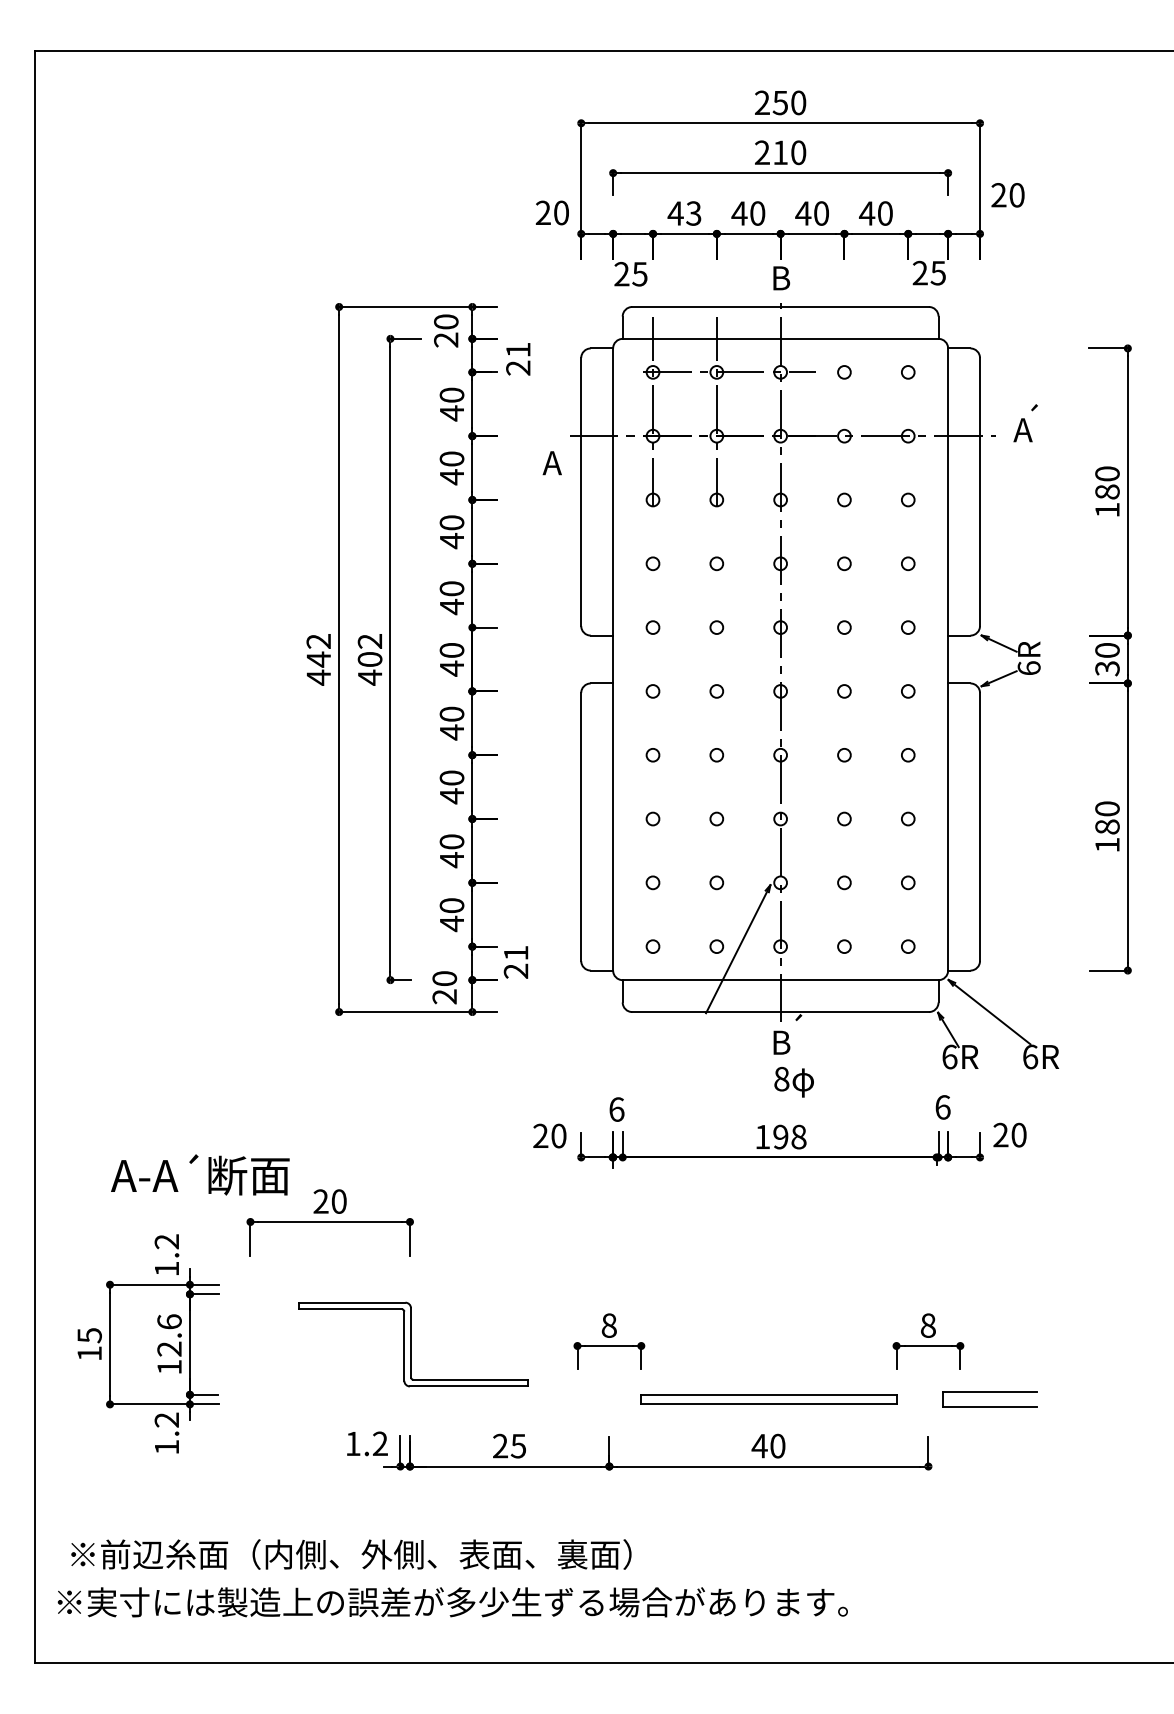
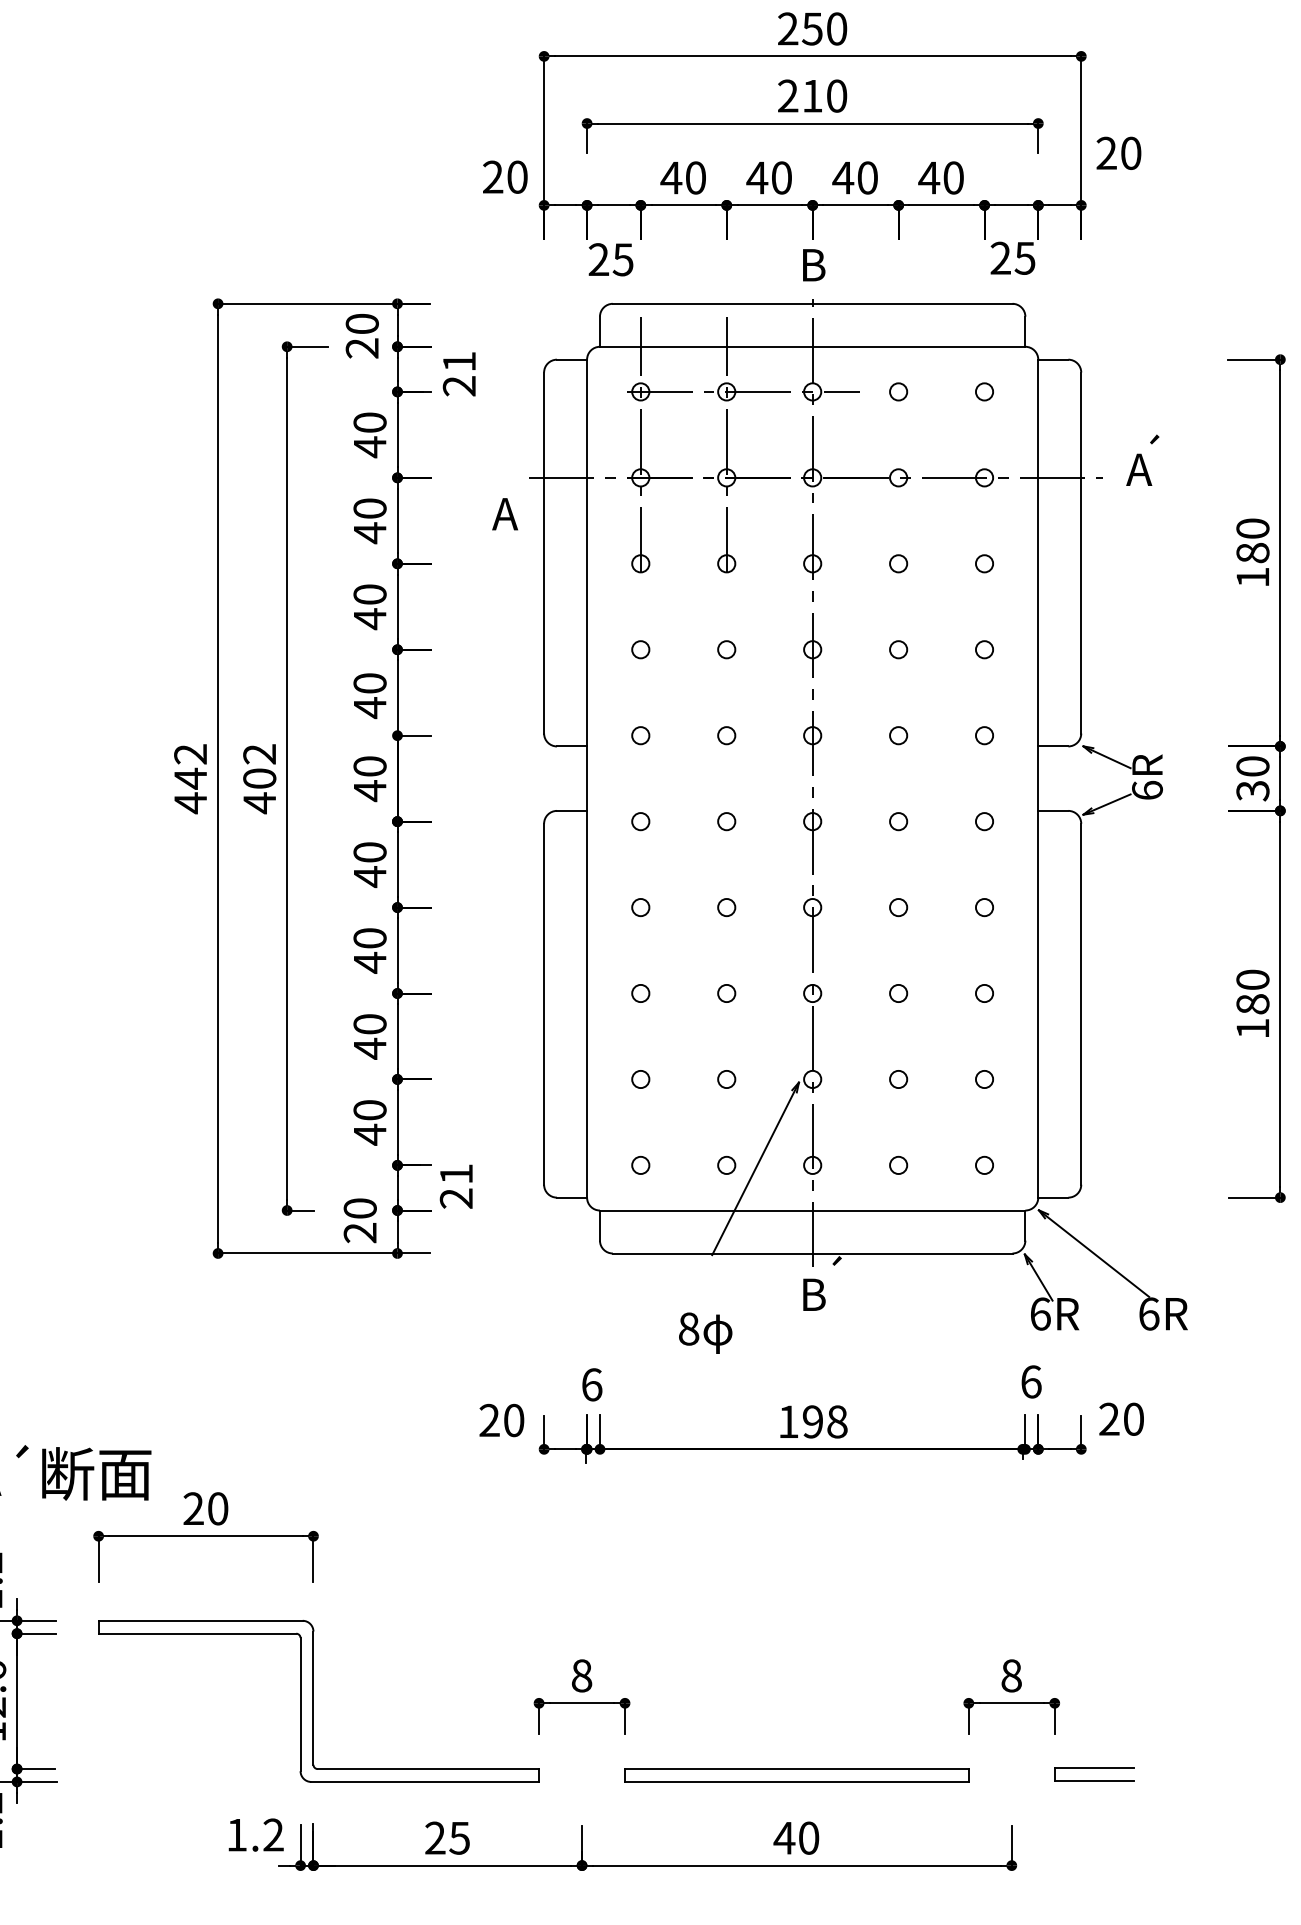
text: (693, 213) -> (695, 177), 43 -> 40
text: (793, 1082) -> (704, 1333), moved
part: (413, 1344) -> (318, 1701), size x1.43
part: (989, 1398) -> (1094, 1773), size x0.62

